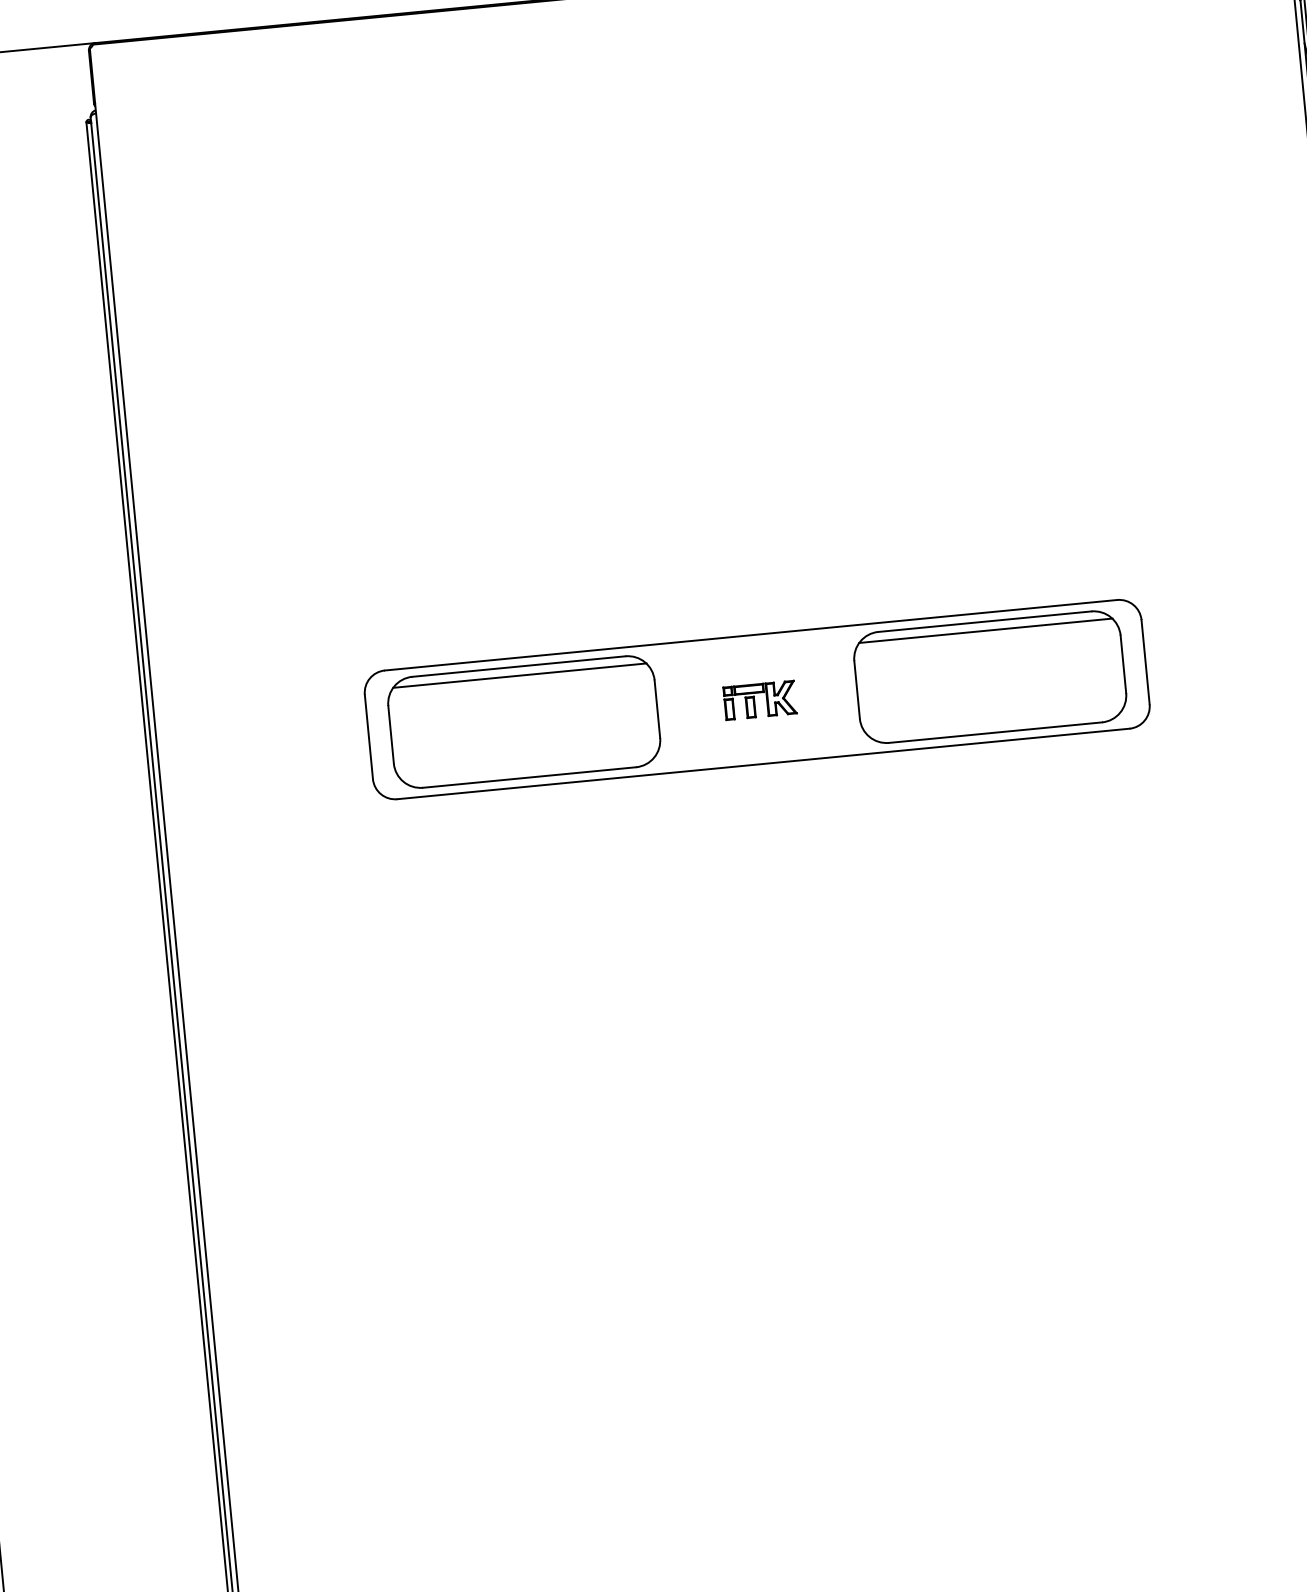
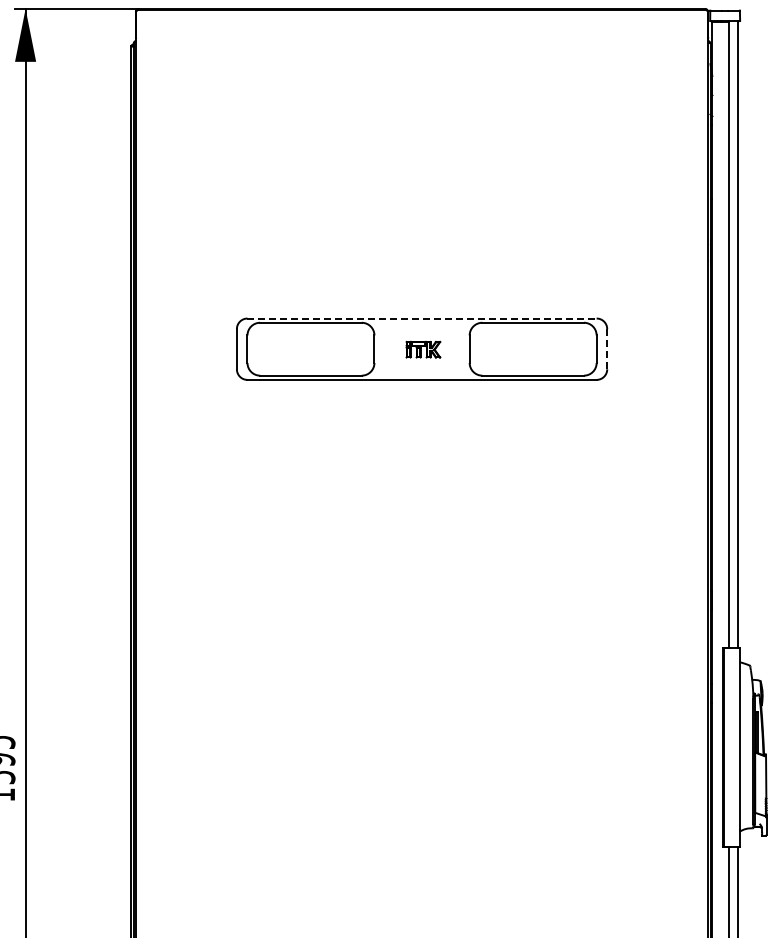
line: (984, 631) -> (532, 327), removed
line: (751, 635) -> (422, 318), solid -> dashed
line: (1146, 662) -> (607, 349), solid -> dashed
line: (518, 676) -> (310, 327), removed

